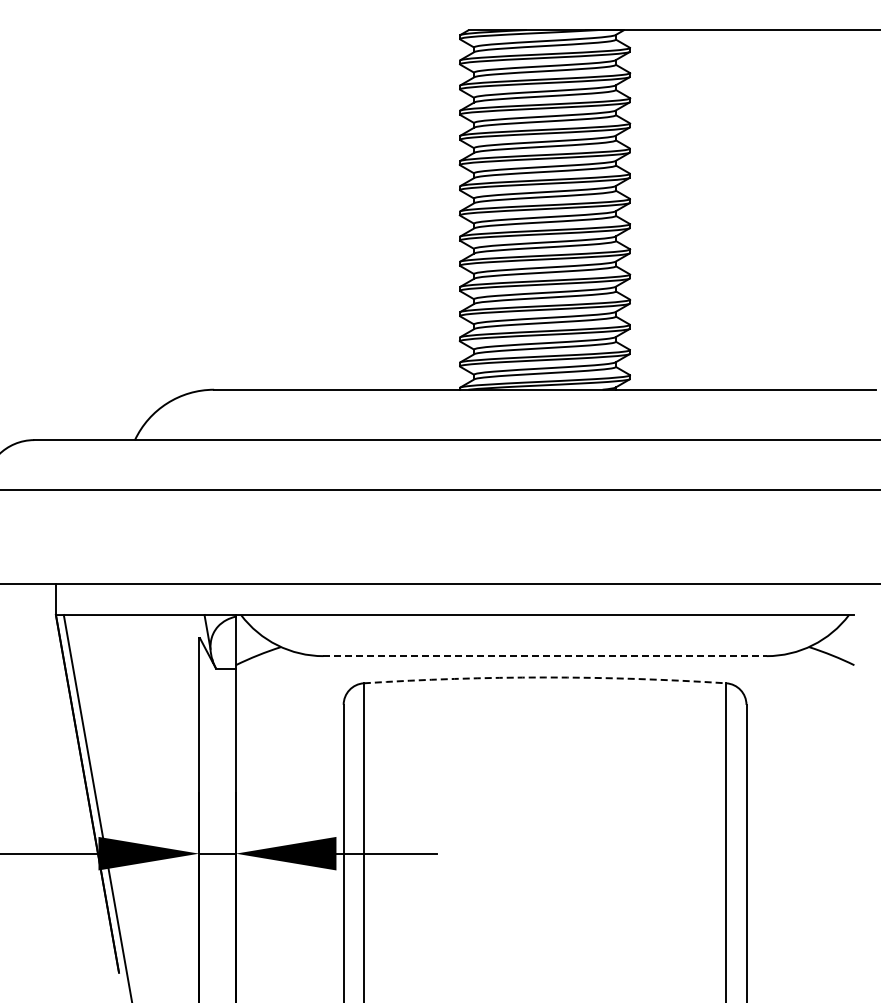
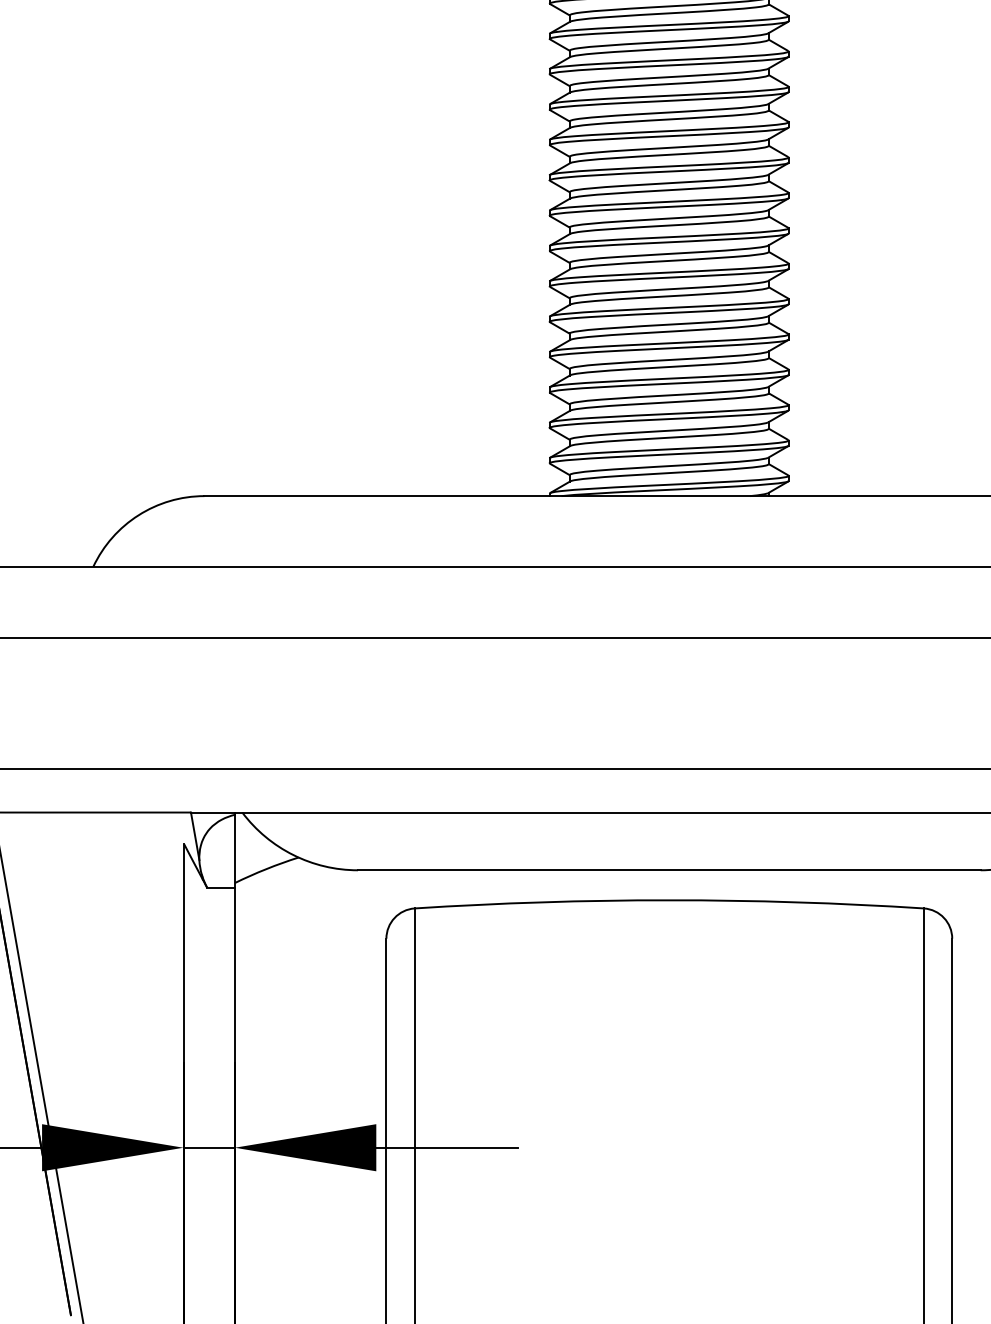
line: (545, 656) -> (669, 870), dashed -> solid
arc: (545, 677) -> (669, 900), dashed -> solid

